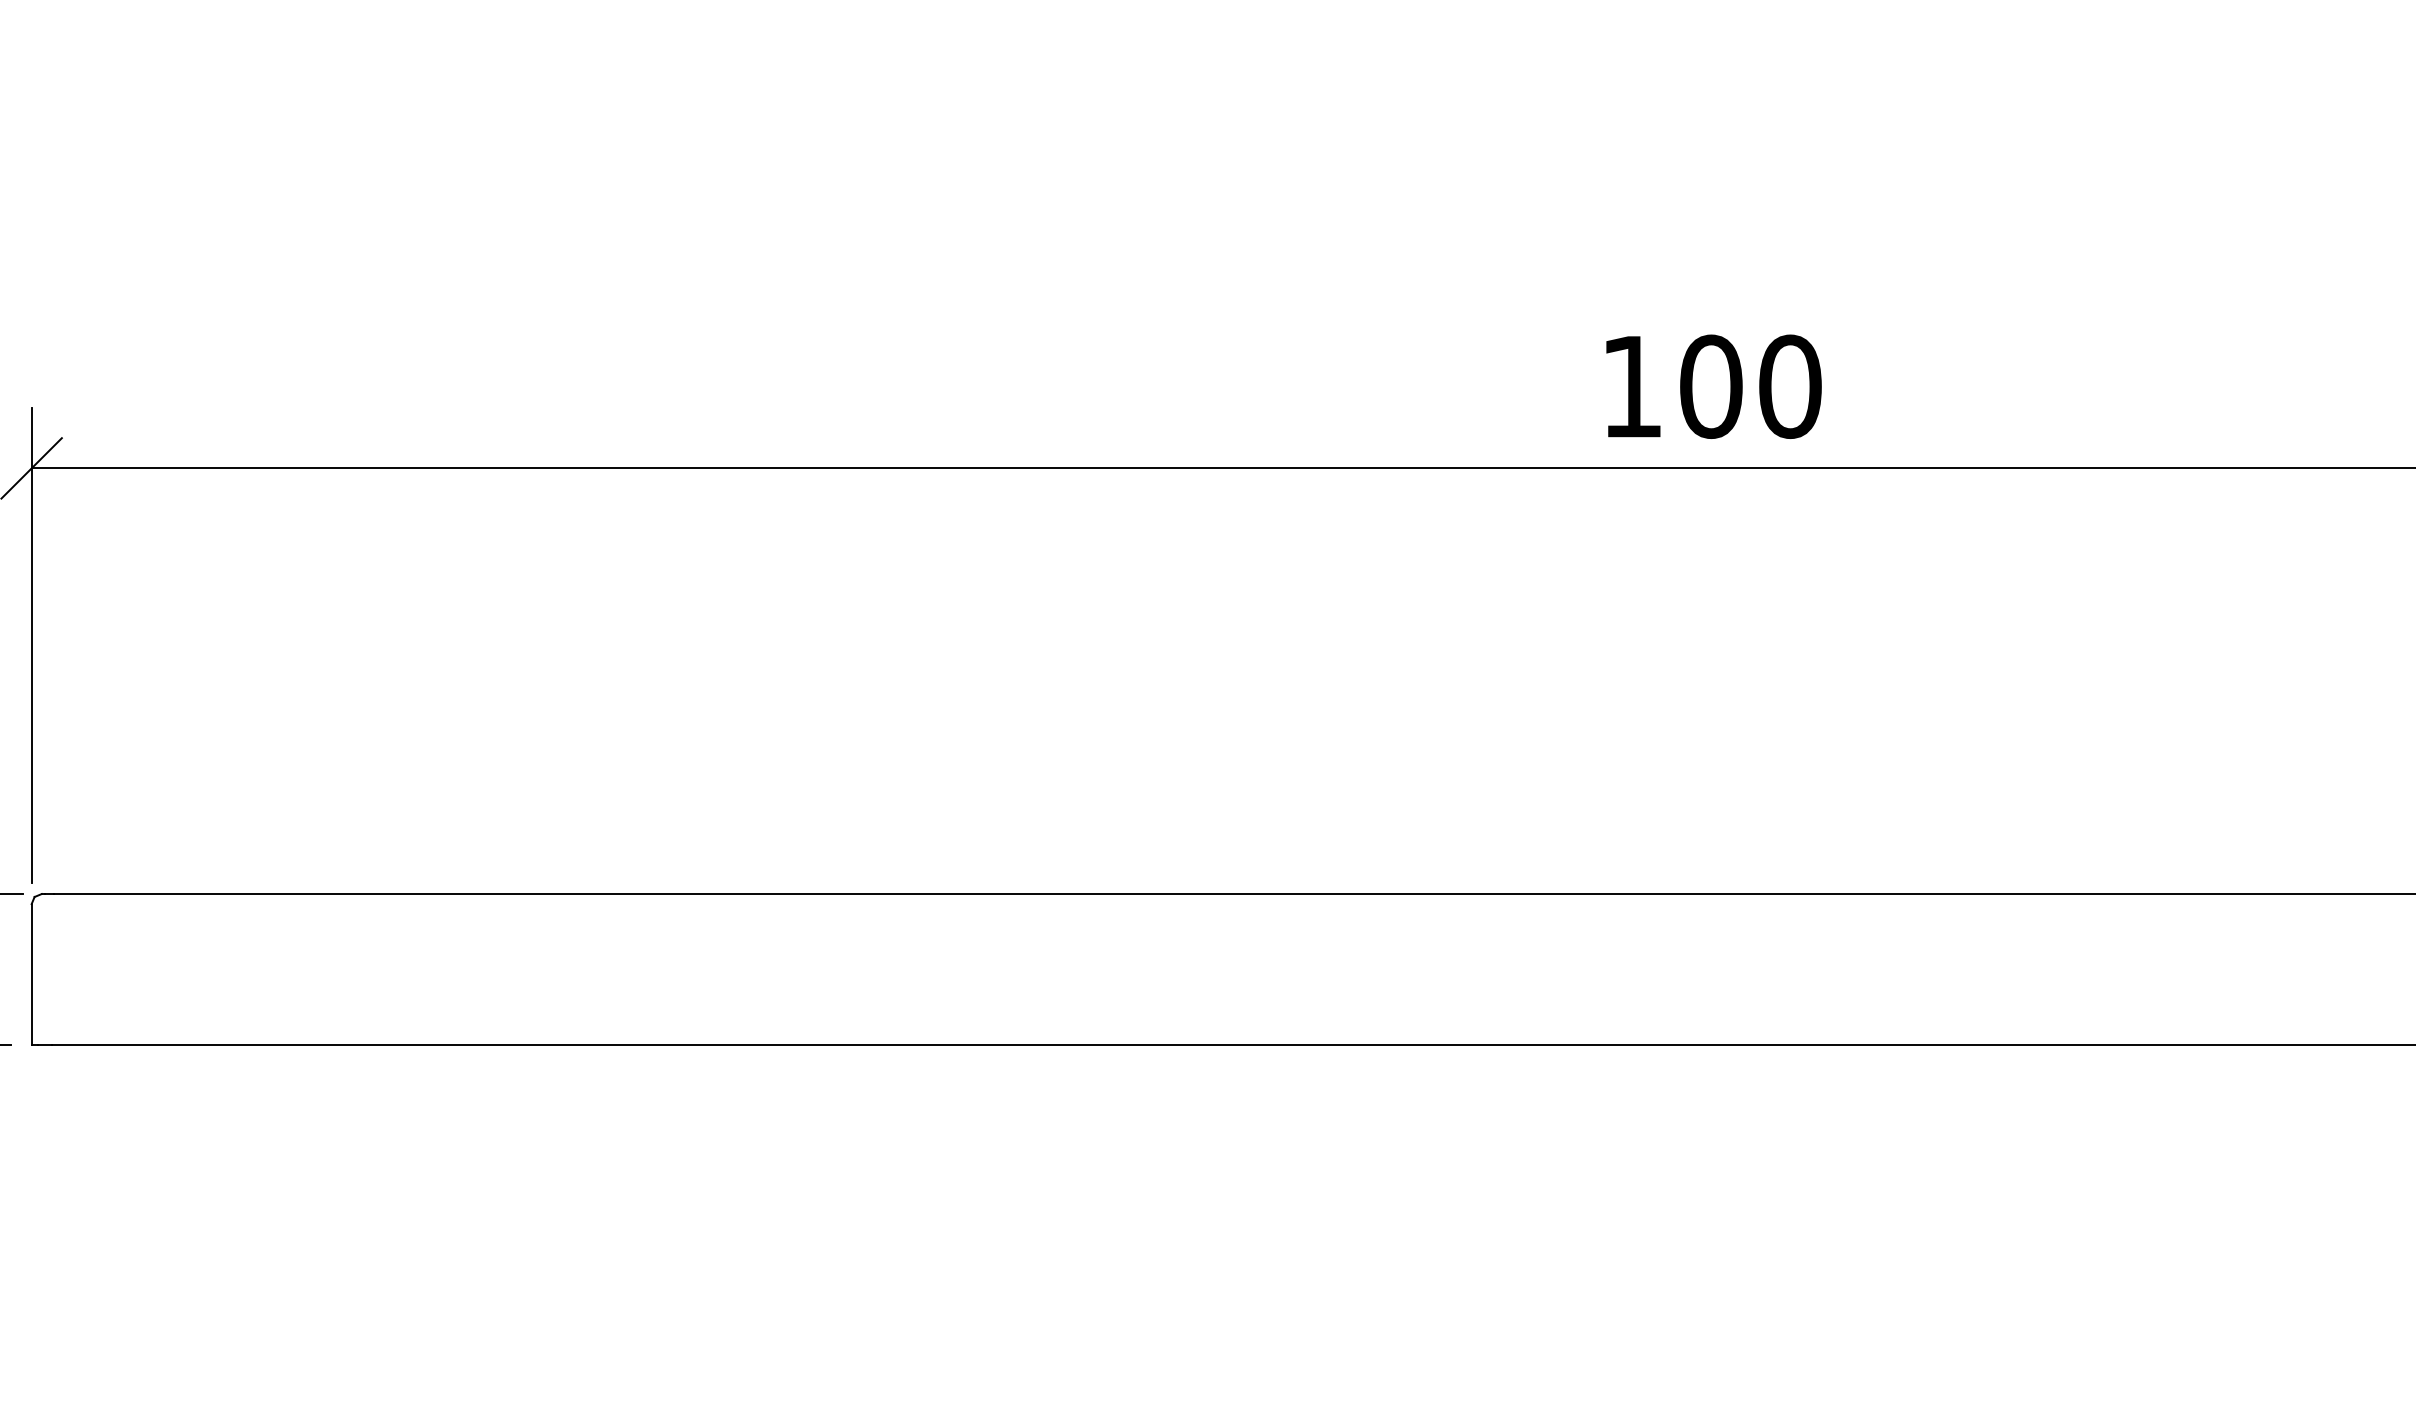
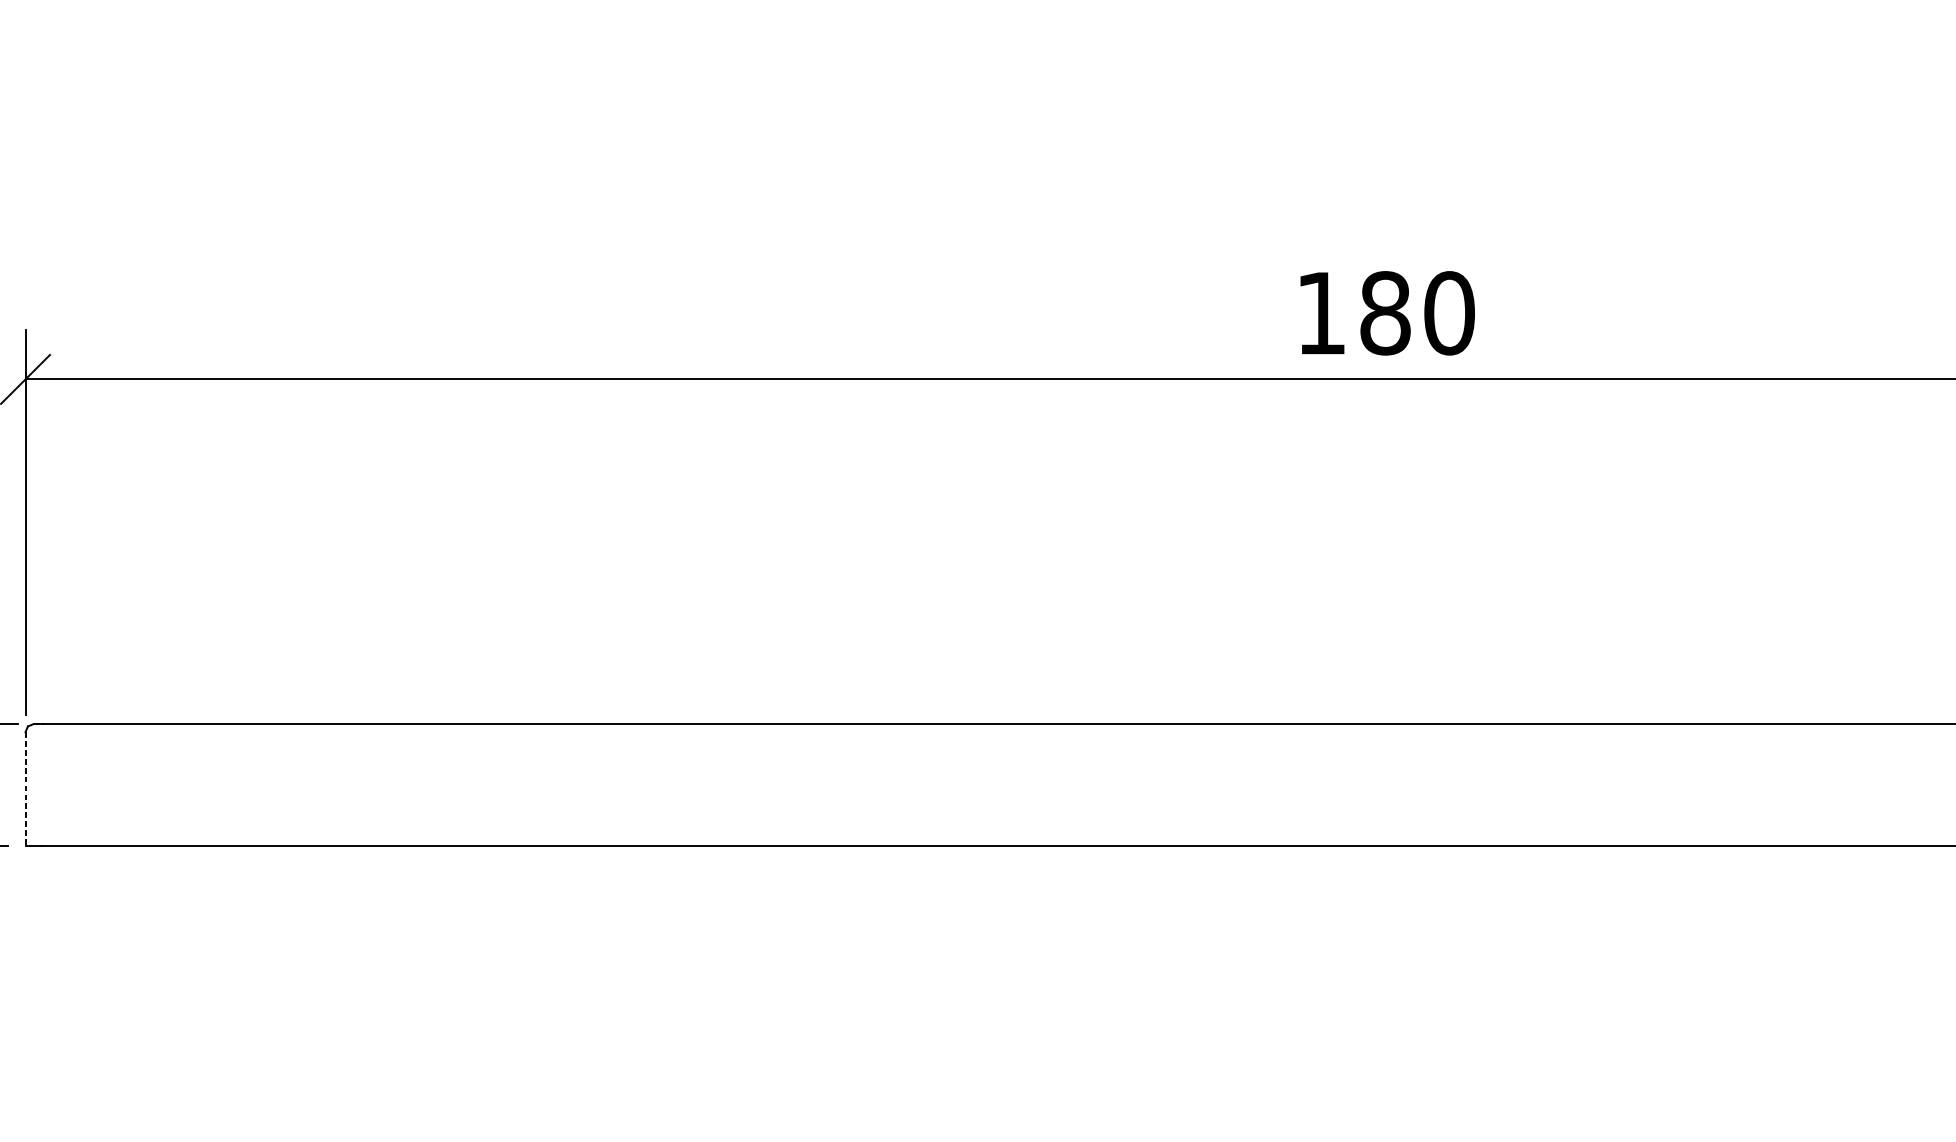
text: (1711, 386) -> (1385, 313), 100 -> 180
line: (31, 974) -> (25, 789), solid -> dashed

